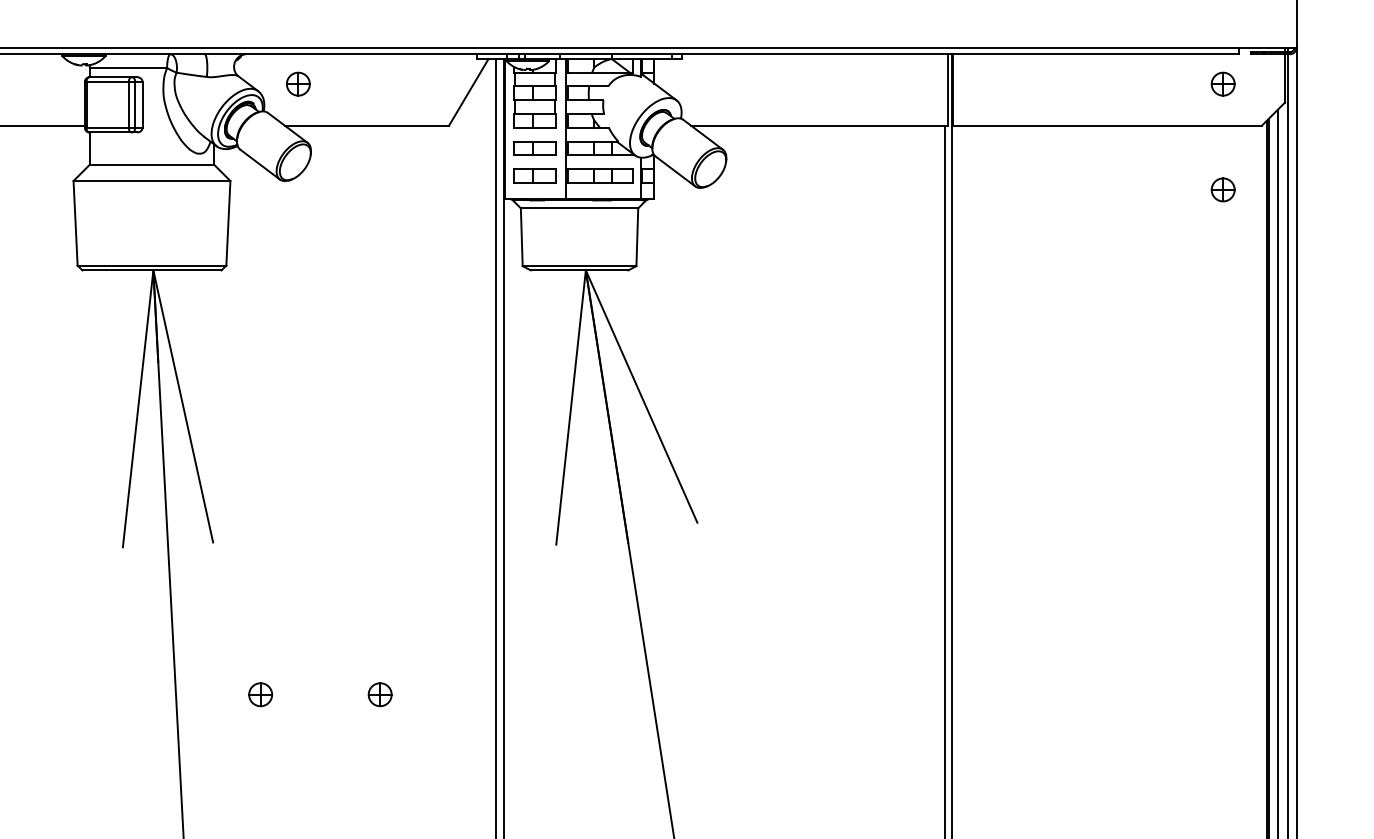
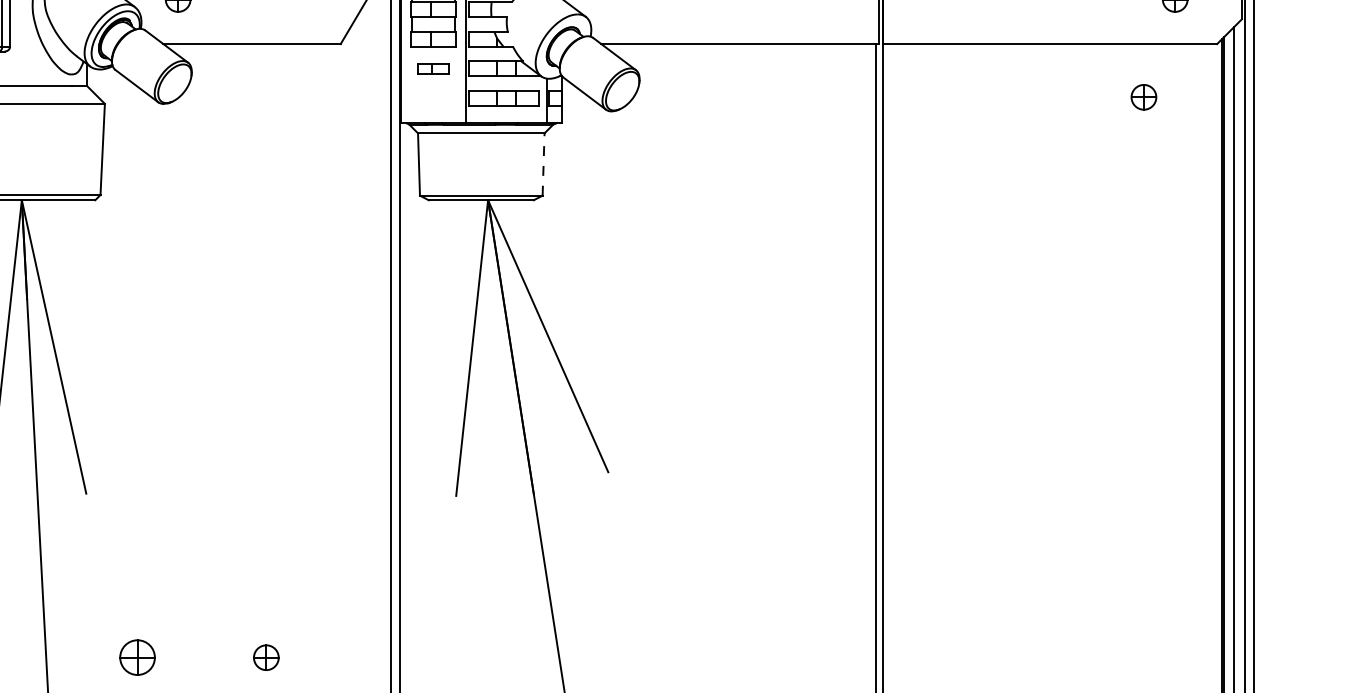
part: (534, 148) -> (432, 68), size x0.7
part: (534, 175) -> (432, 97), removed
part: (1222, 189) -> (1143, 96), moved
line: (637, 237) -> (543, 164), solid -> dashed
part: (260, 694) -> (137, 657), size x1.4

